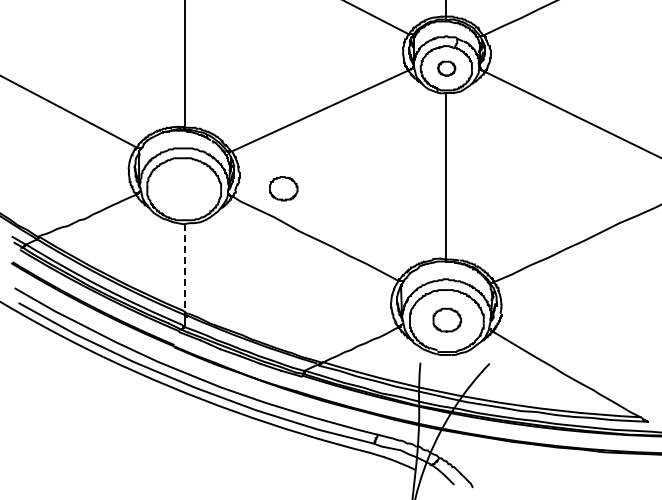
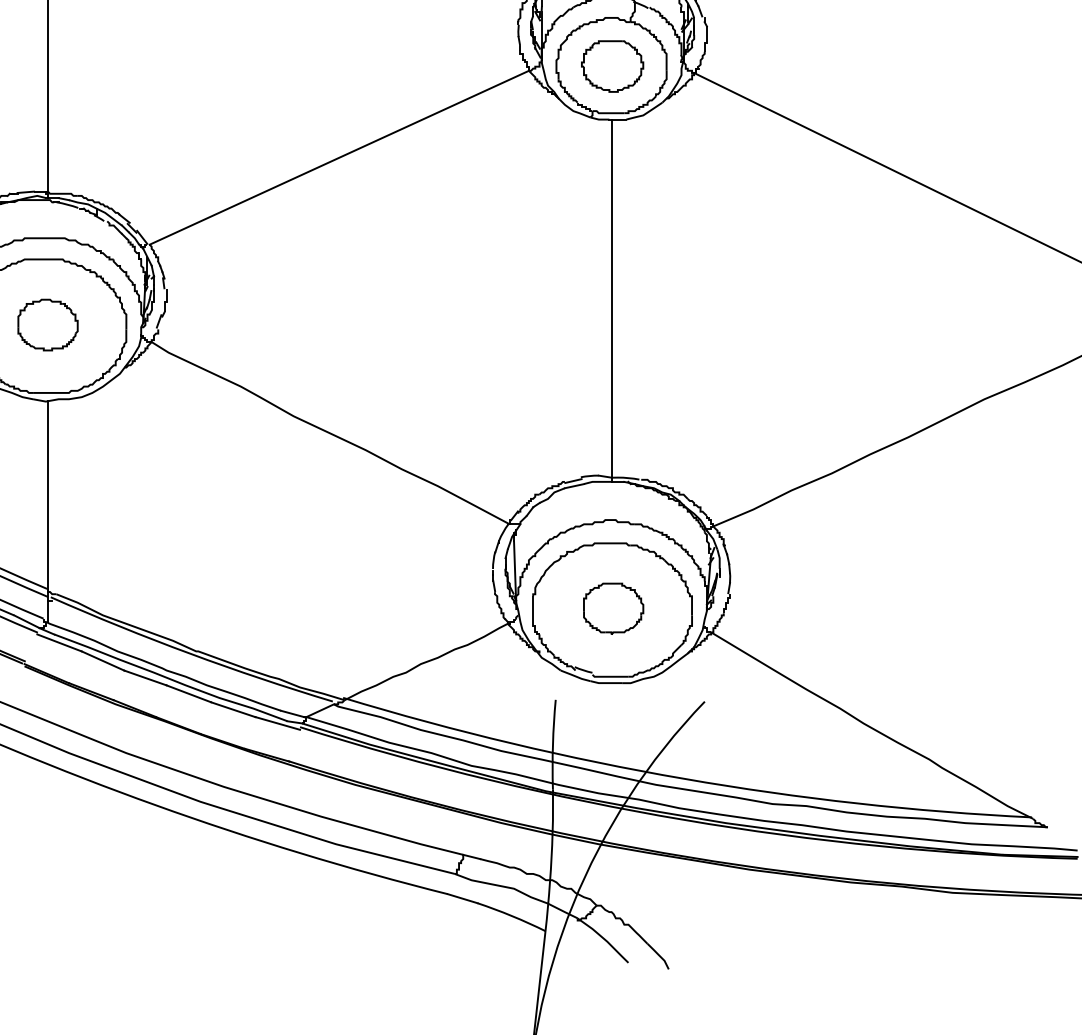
part: (446, 68) -> (611, 66), size x1.67
part: (283, 188) -> (47, 324), moved
line: (184, 267) -> (47, 494), dashed -> solid

